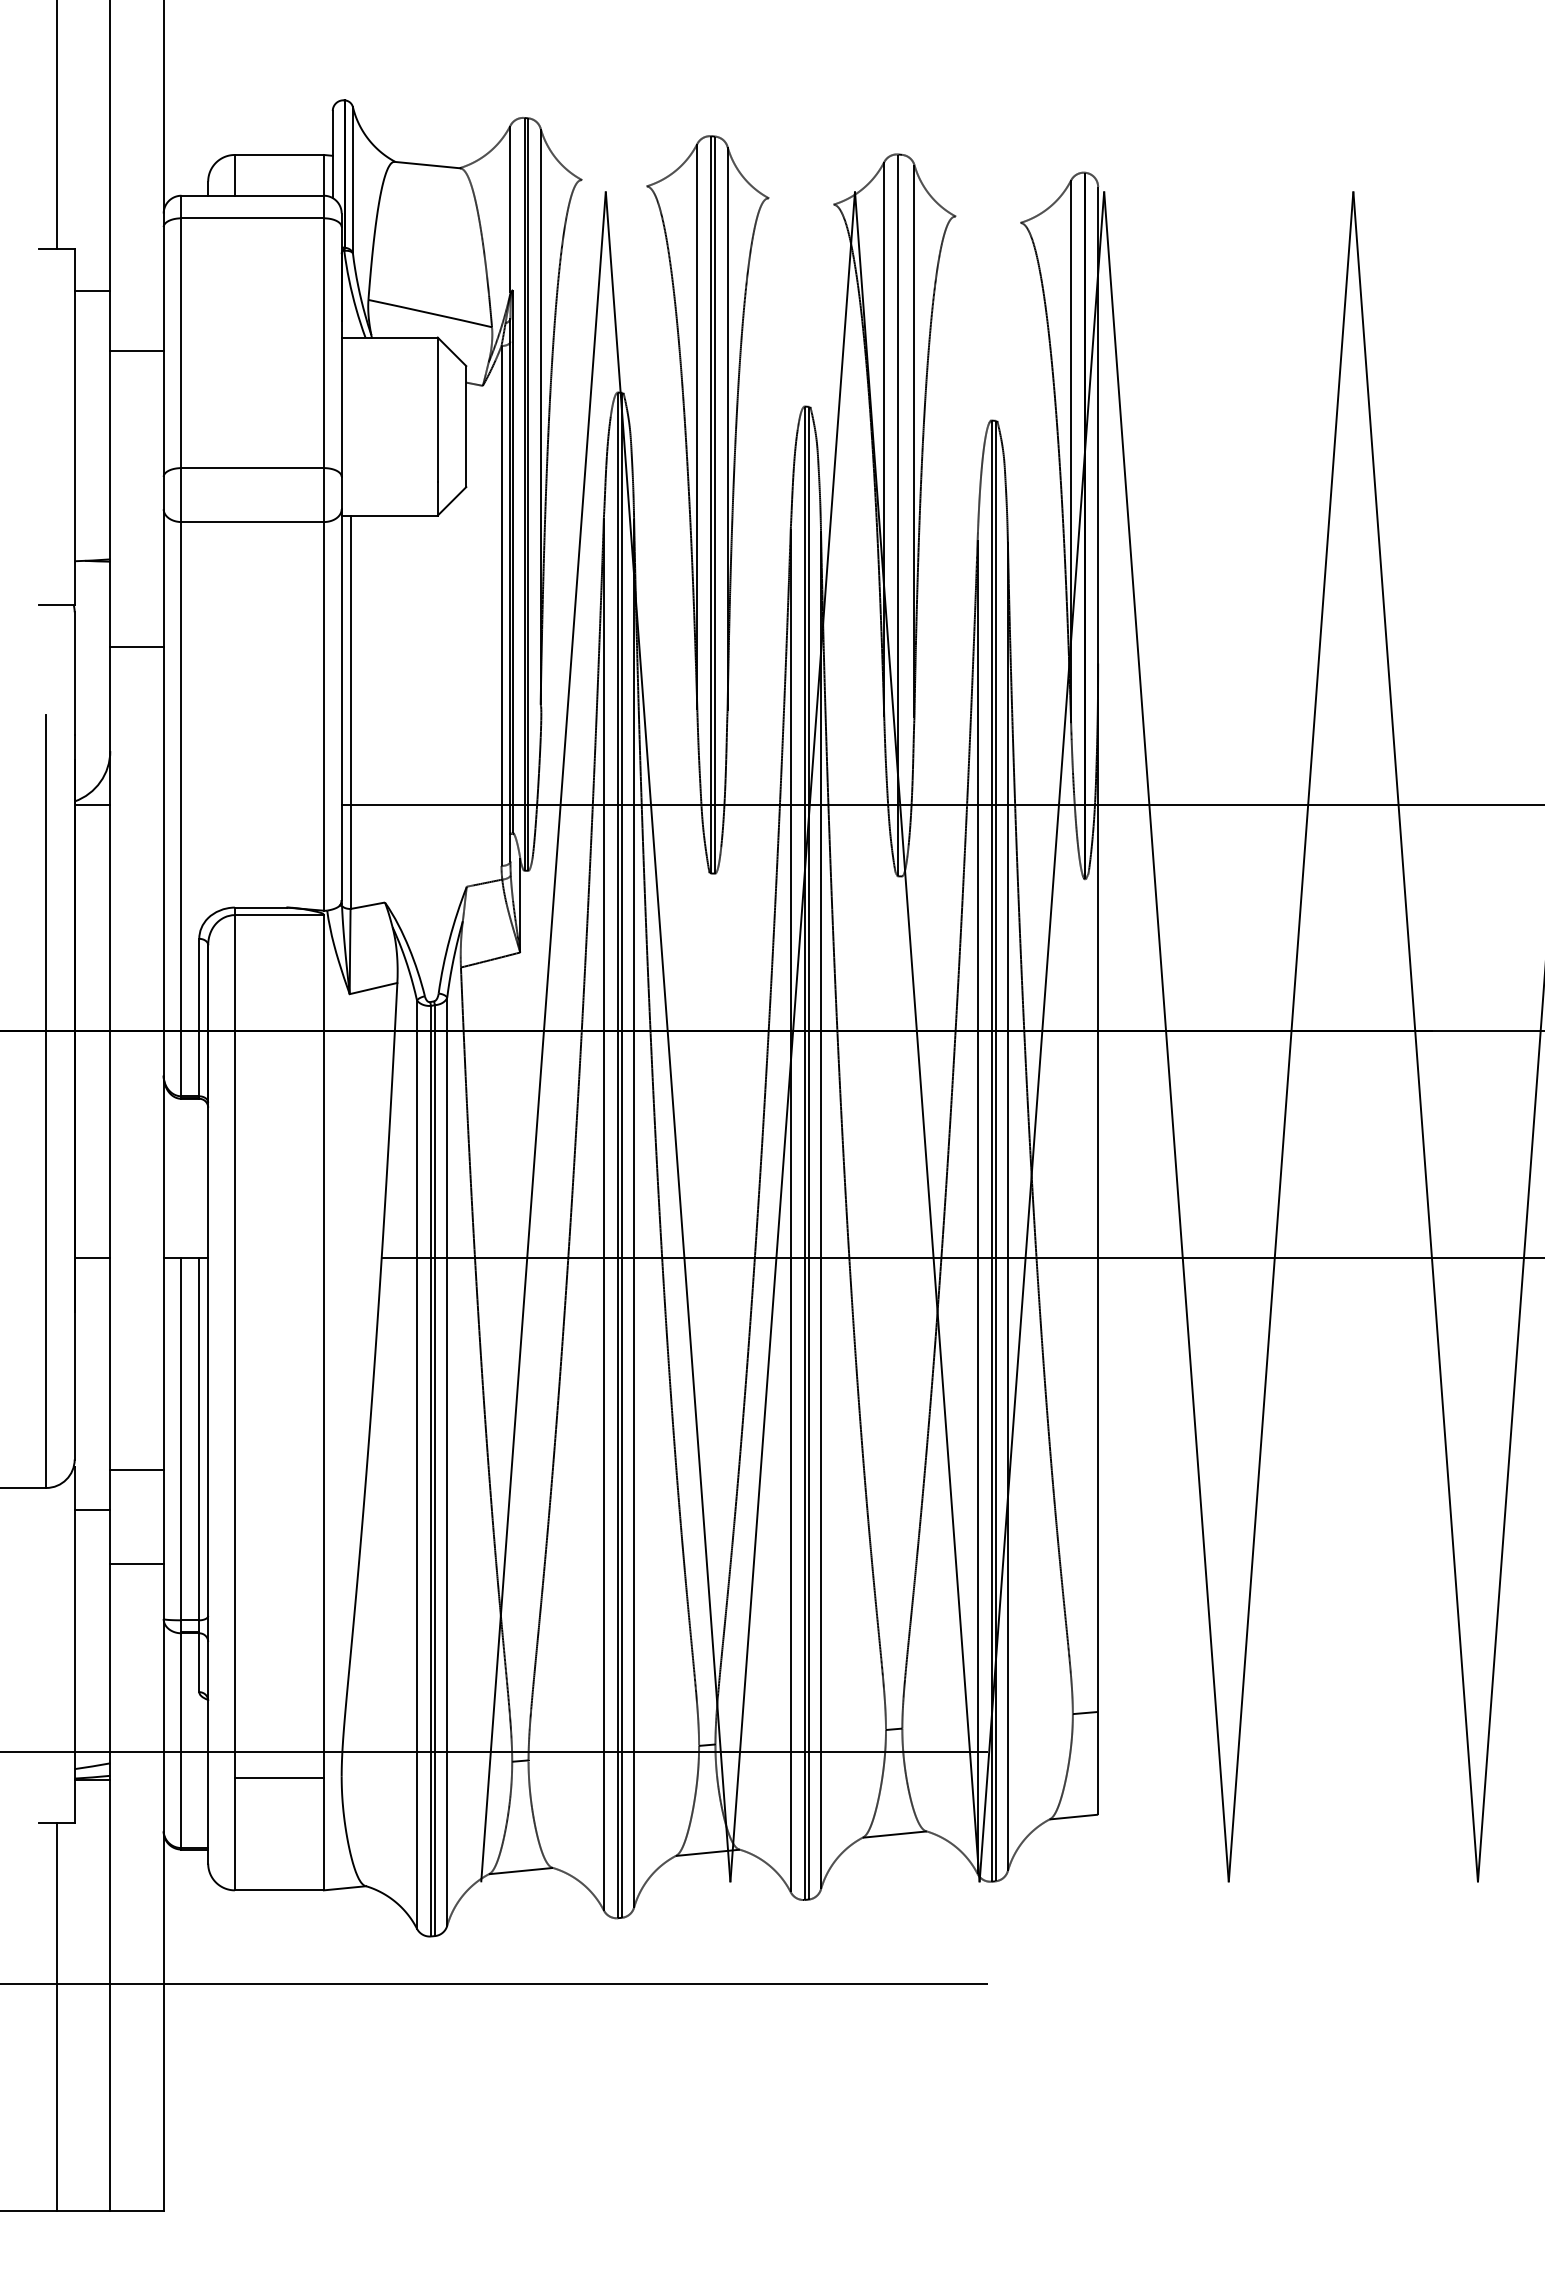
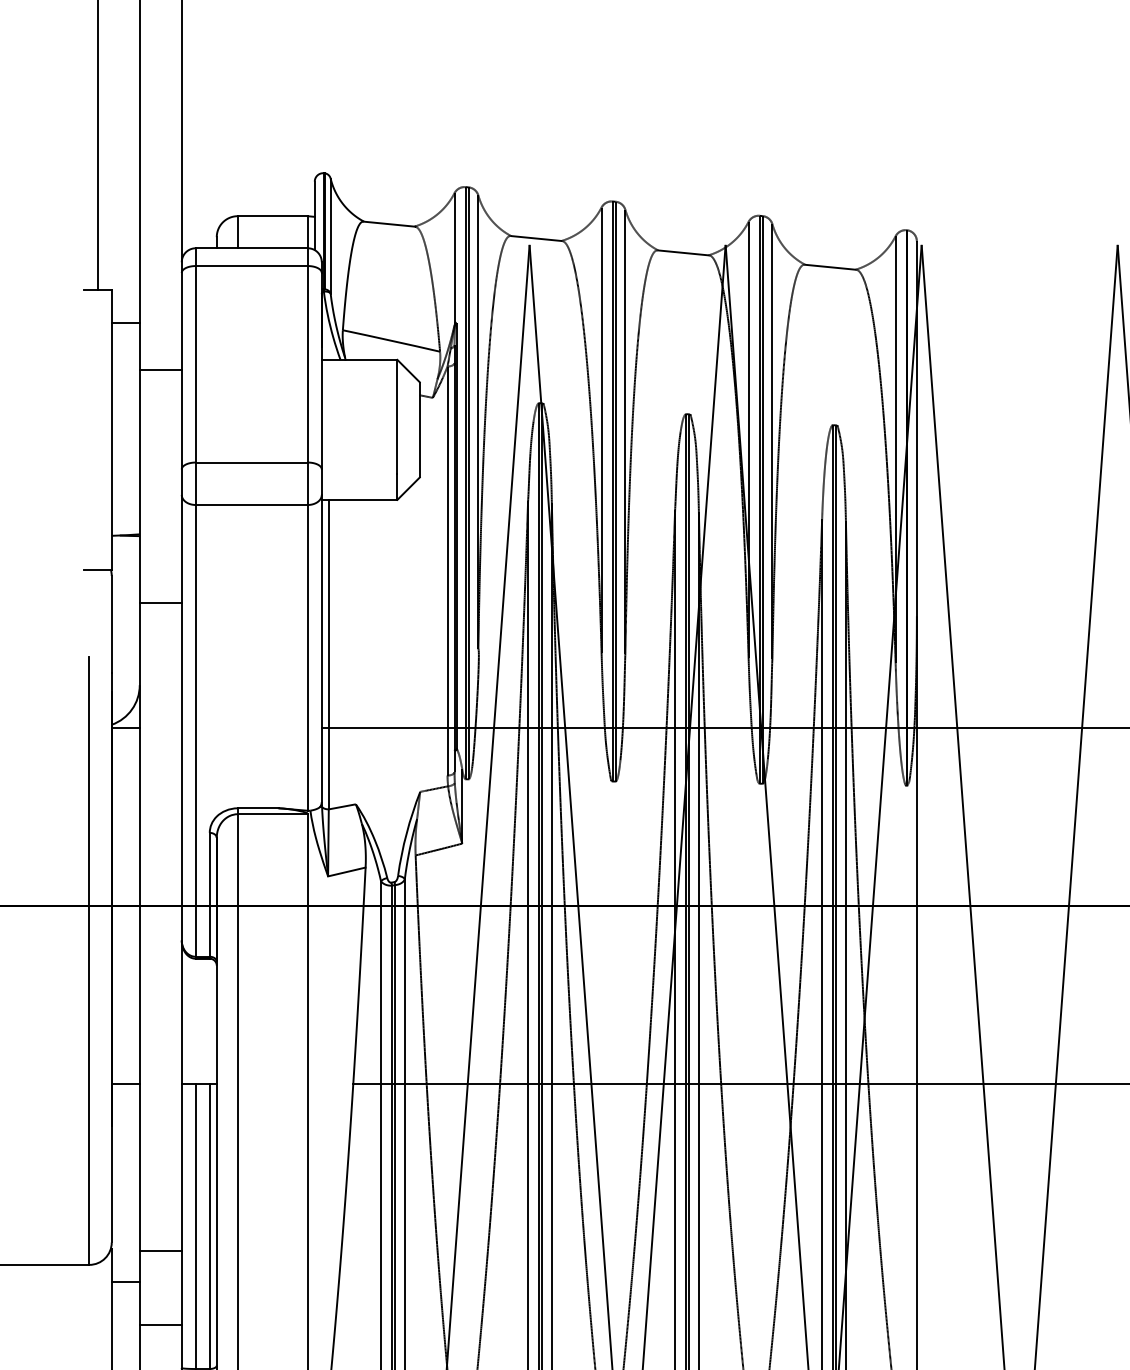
line: (614, 183) -> (536, 238), added
line: (801, 201) -> (683, 252), added
line: (988, 219) -> (830, 266), added
line: (902, 515) -> (762, 499), added

